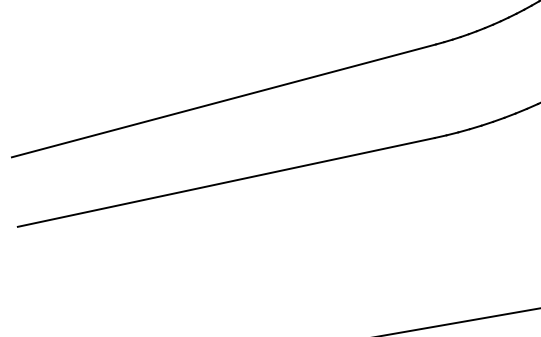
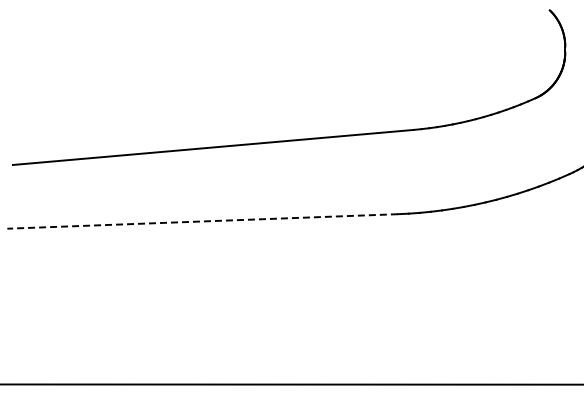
line: (226, 182) -> (202, 221), solid -> dashed

